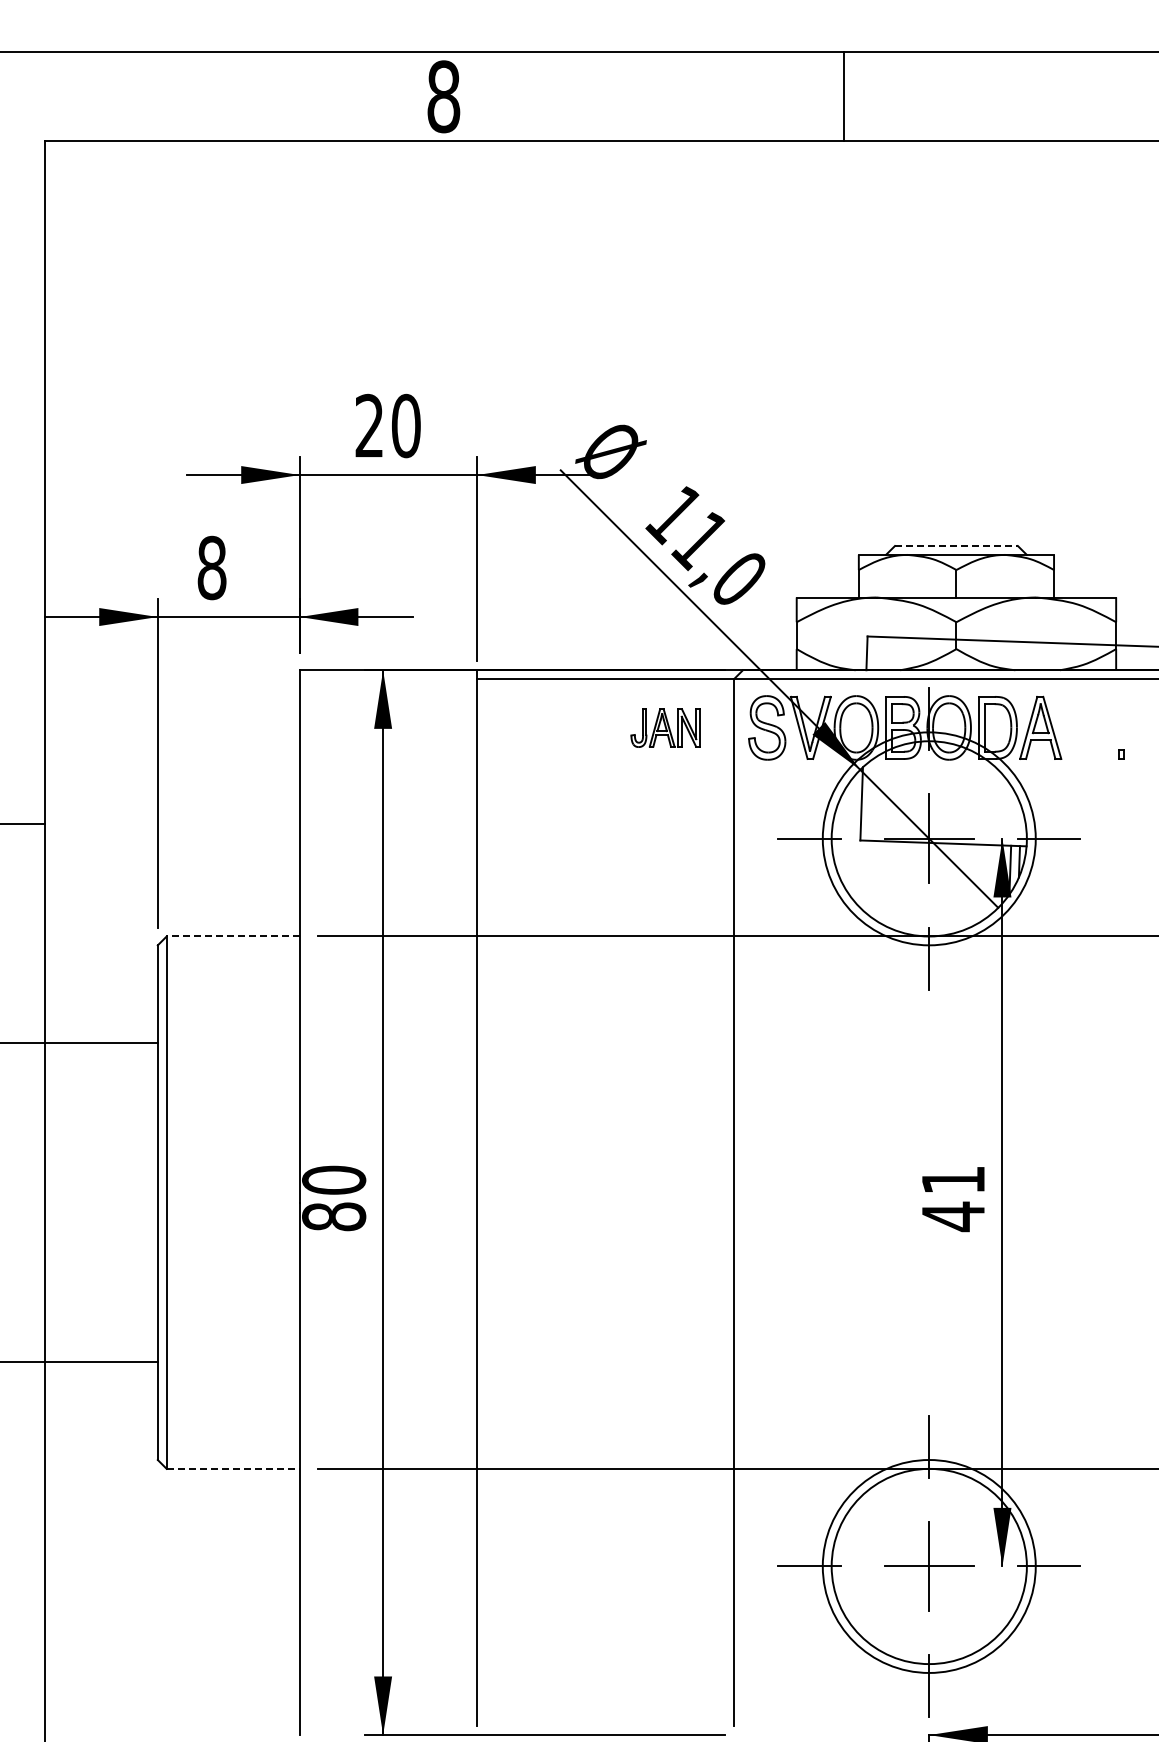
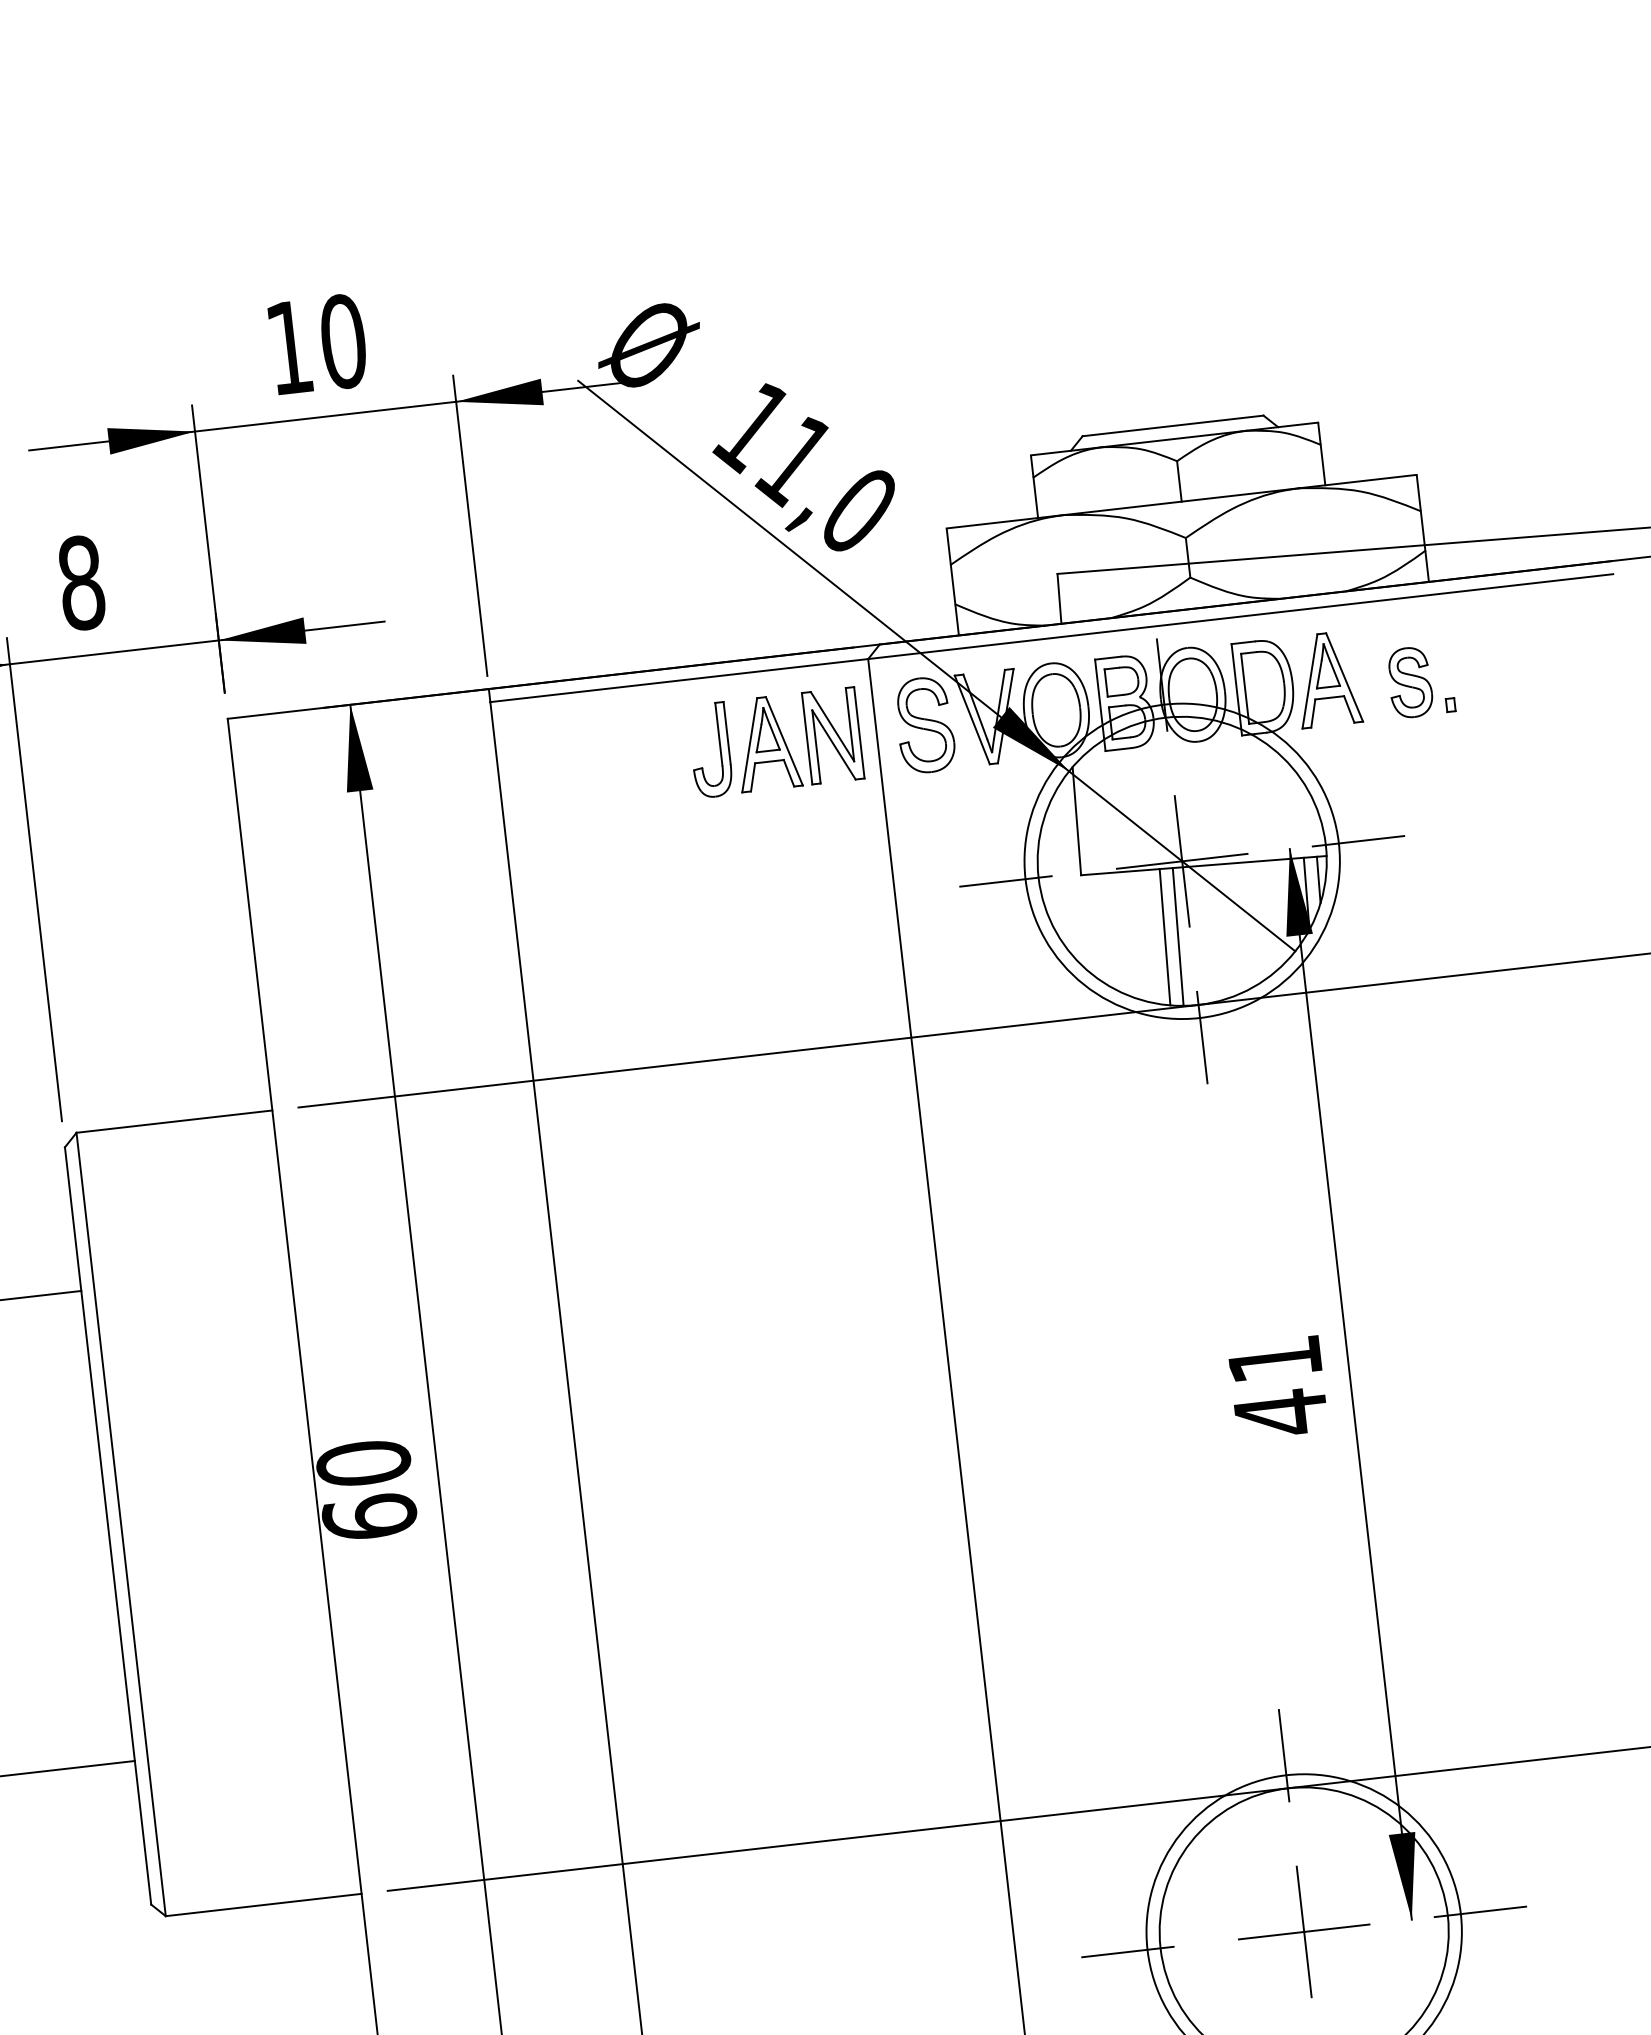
text: (368, 424) -> (287, 345), 20 -> 10
line: (956, 546) -> (1173, 426), dashed -> solid
part: (665, 727) -> (775, 741), size x1.67
part: (1095, 736) -> (1409, 682), added
line: (911, 888) -> (1164, 937), added
line: (920, 888) -> (1177, 935), added
line: (233, 936) -> (174, 1121), dashed -> solid
text: (334, 1216) -> (370, 1516), 80 -> 60
line: (233, 1468) -> (264, 1904), dashed -> solid

